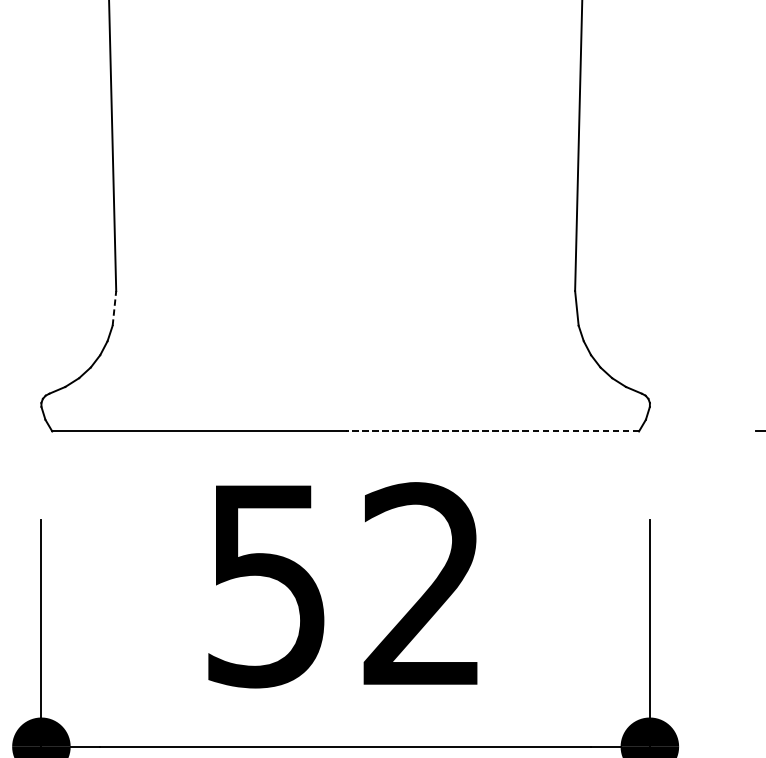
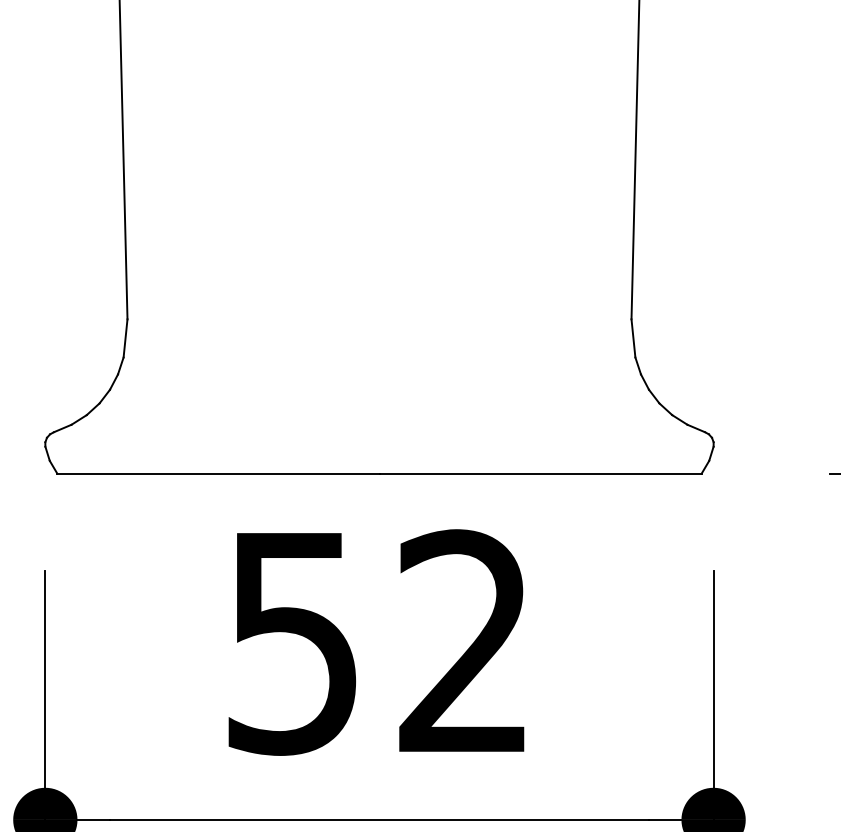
line: (114, 307) -> (125, 337), dashed -> solid
line: (492, 431) -> (540, 473), dashed -> solid

